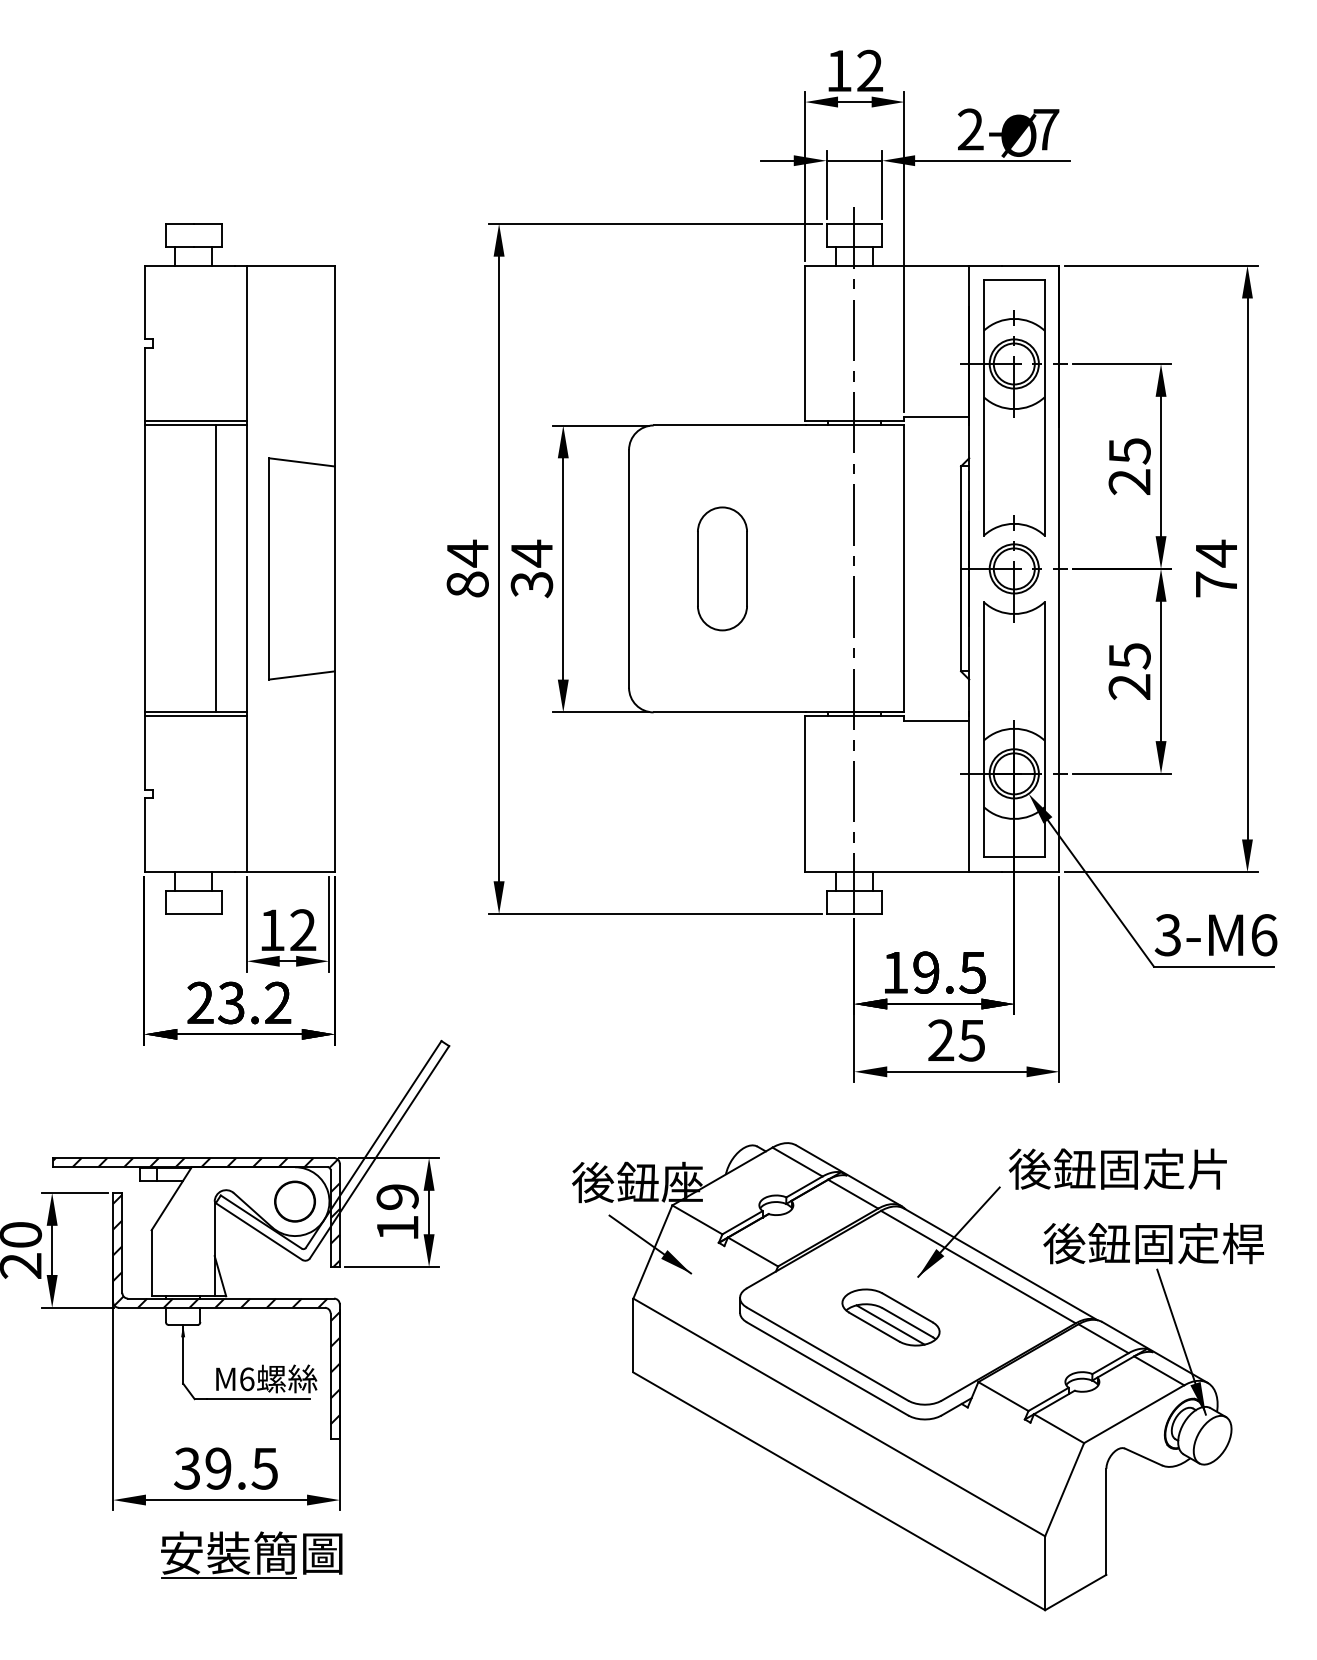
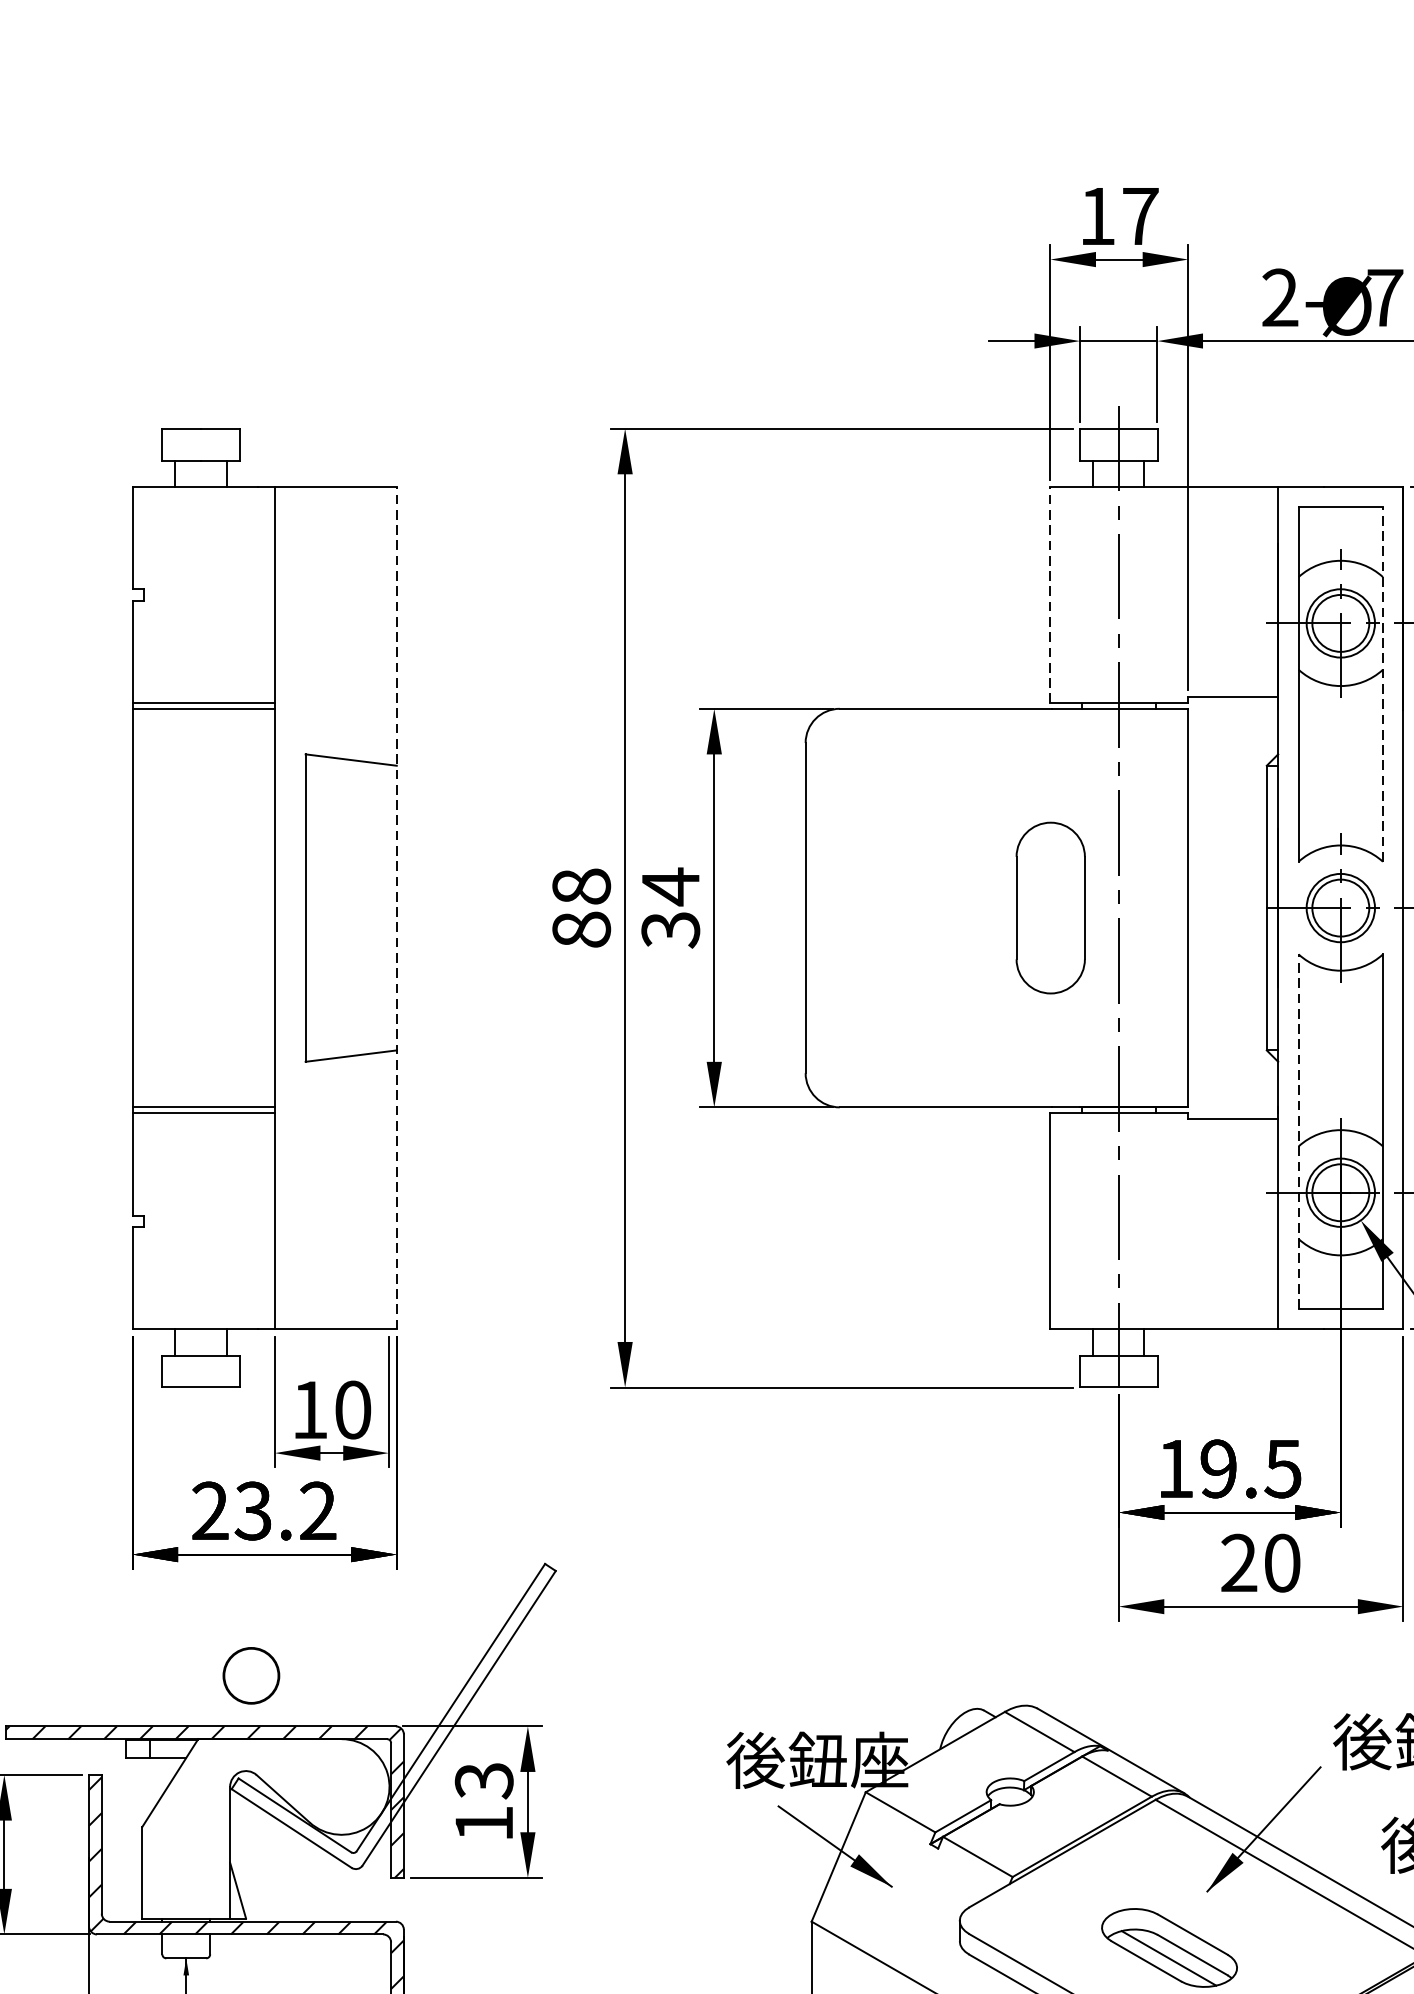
text: (870, 70) -> (1141, 215), 12 -> 17
line: (805, 343) -> (1050, 594), solid -> dashed
line: (1044, 407) -> (1382, 683), solid -> dashed
text: (467, 553) -> (581, 886), 84 -> 88
line: (215, 568) -> (231, 907), removed
line: (334, 568) -> (396, 907), solid -> dashed
part: (722, 568) -> (1050, 907), moved
line: (983, 729) -> (1298, 1131), solid -> dashed
text: (303, 930) -> (353, 1410), 12 -> 10
text: (971, 1040) -> (1281, 1563), 25 -> 20
text: (397, 1197) -> (484, 1781), 19 -> 13
circle: (294, 1201) -> (250, 1675), moved

